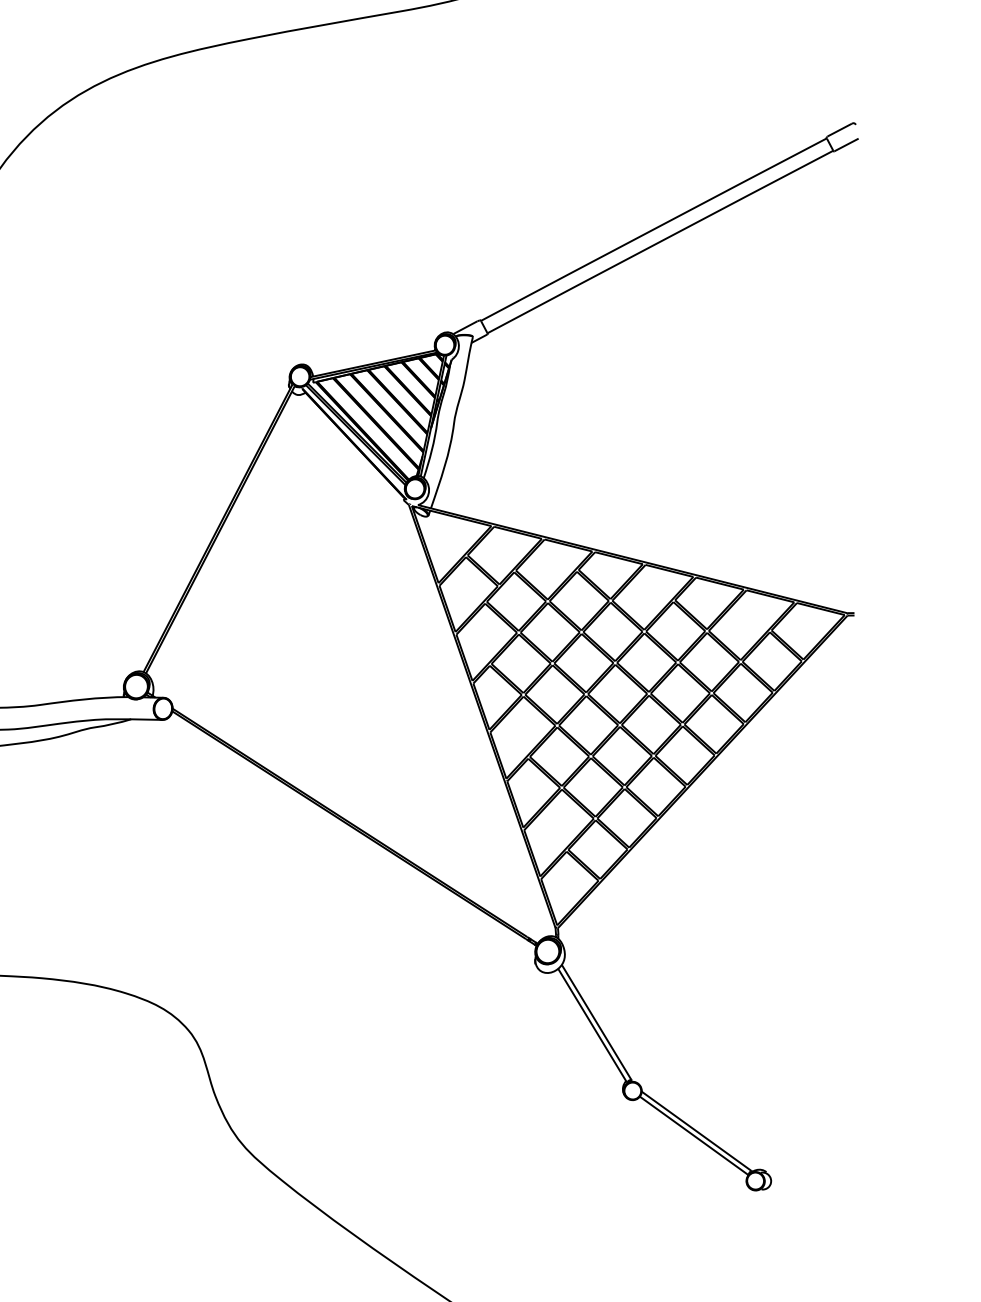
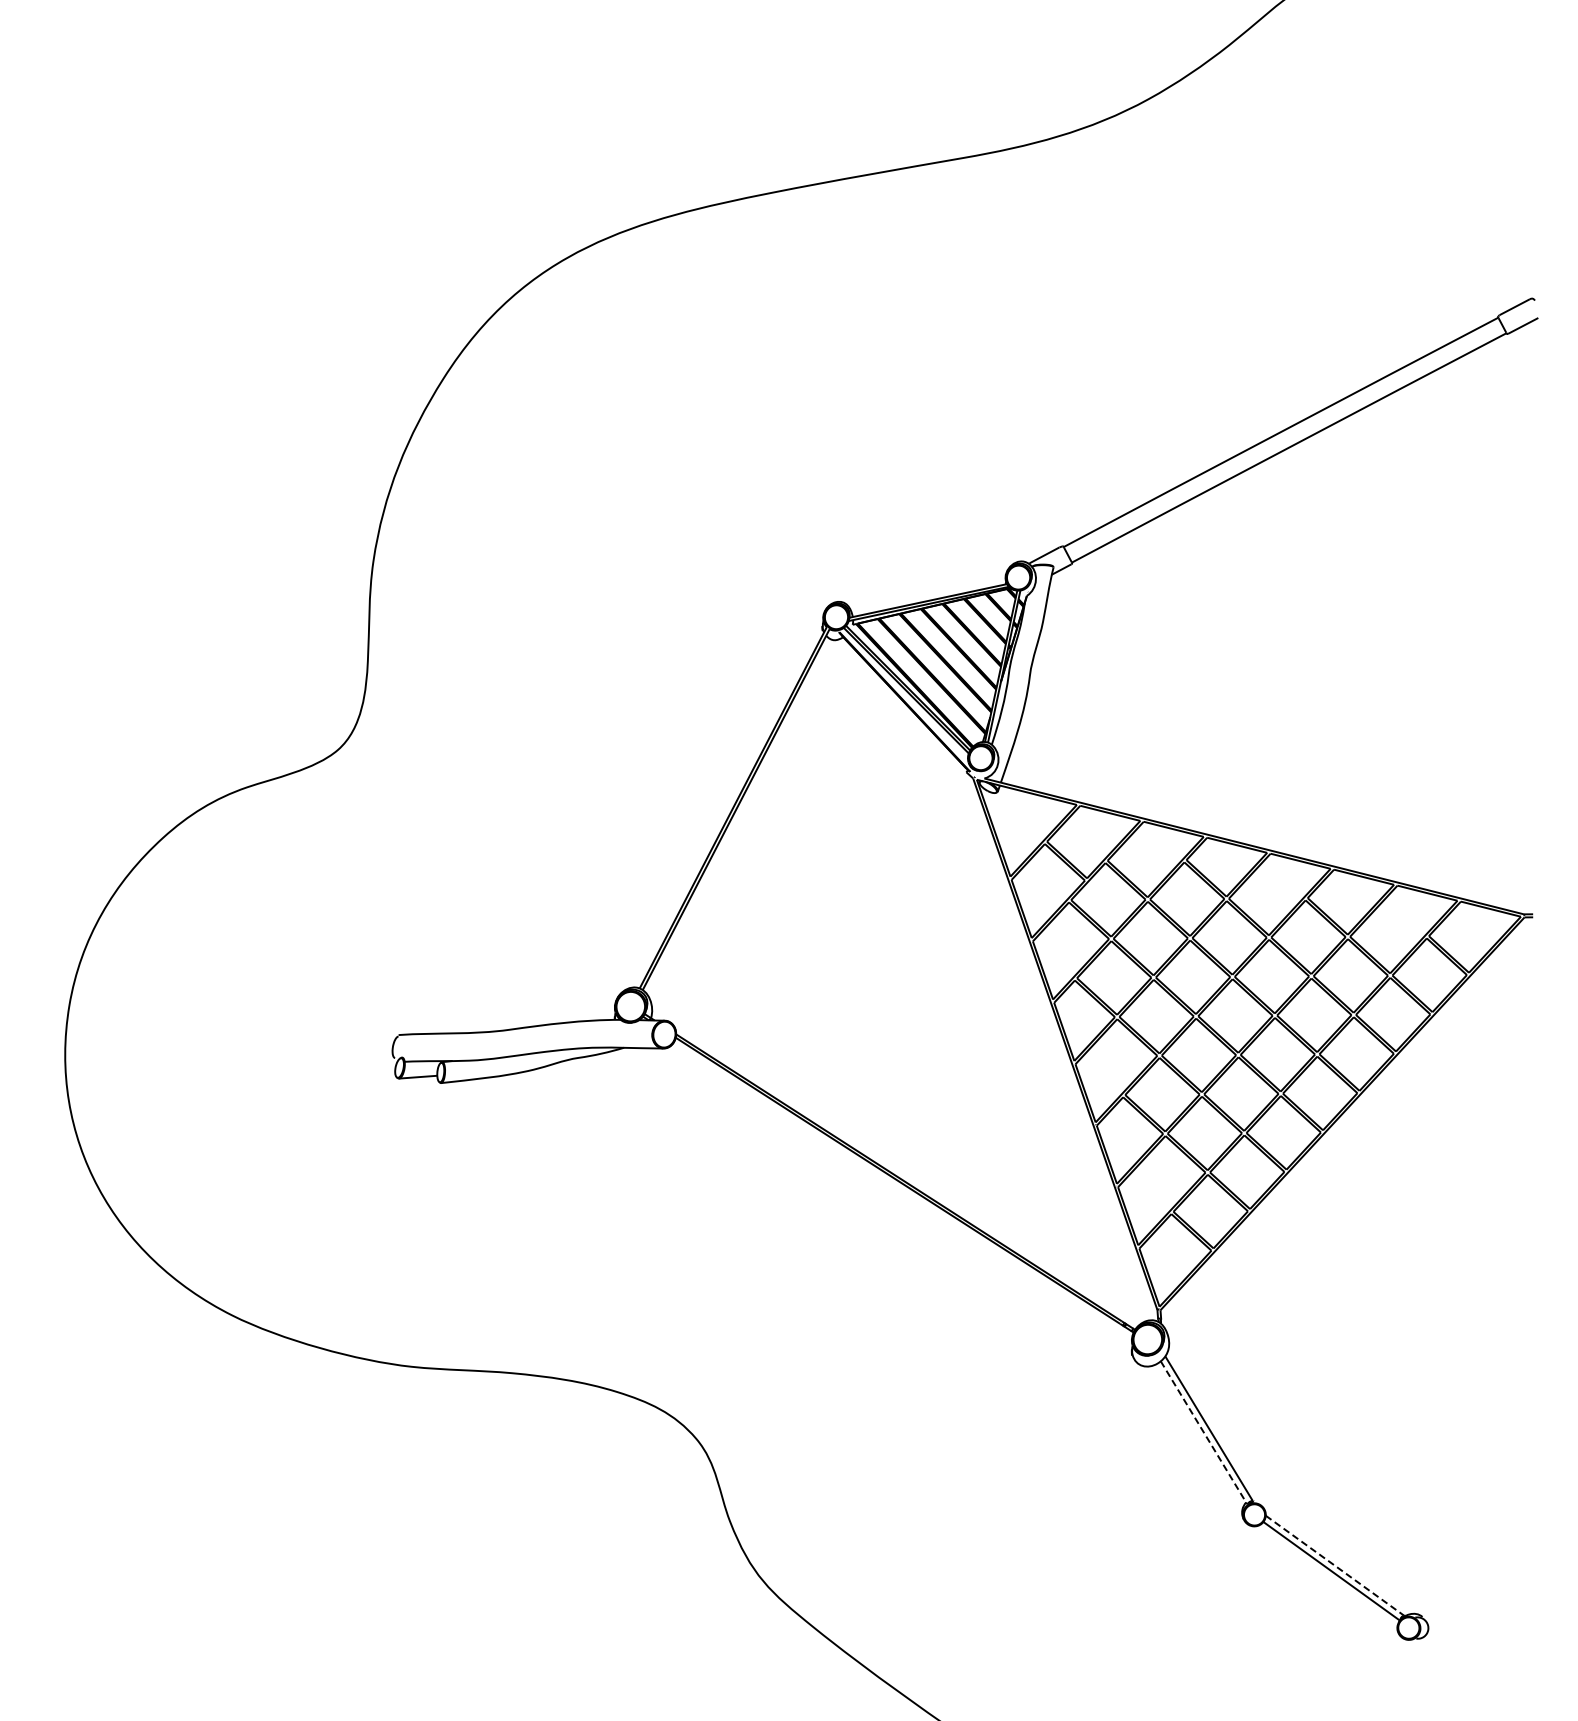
line: (592, 1025) -> (1204, 1432), solid -> dashed
line: (697, 1131) -> (1335, 1565), solid -> dashed

